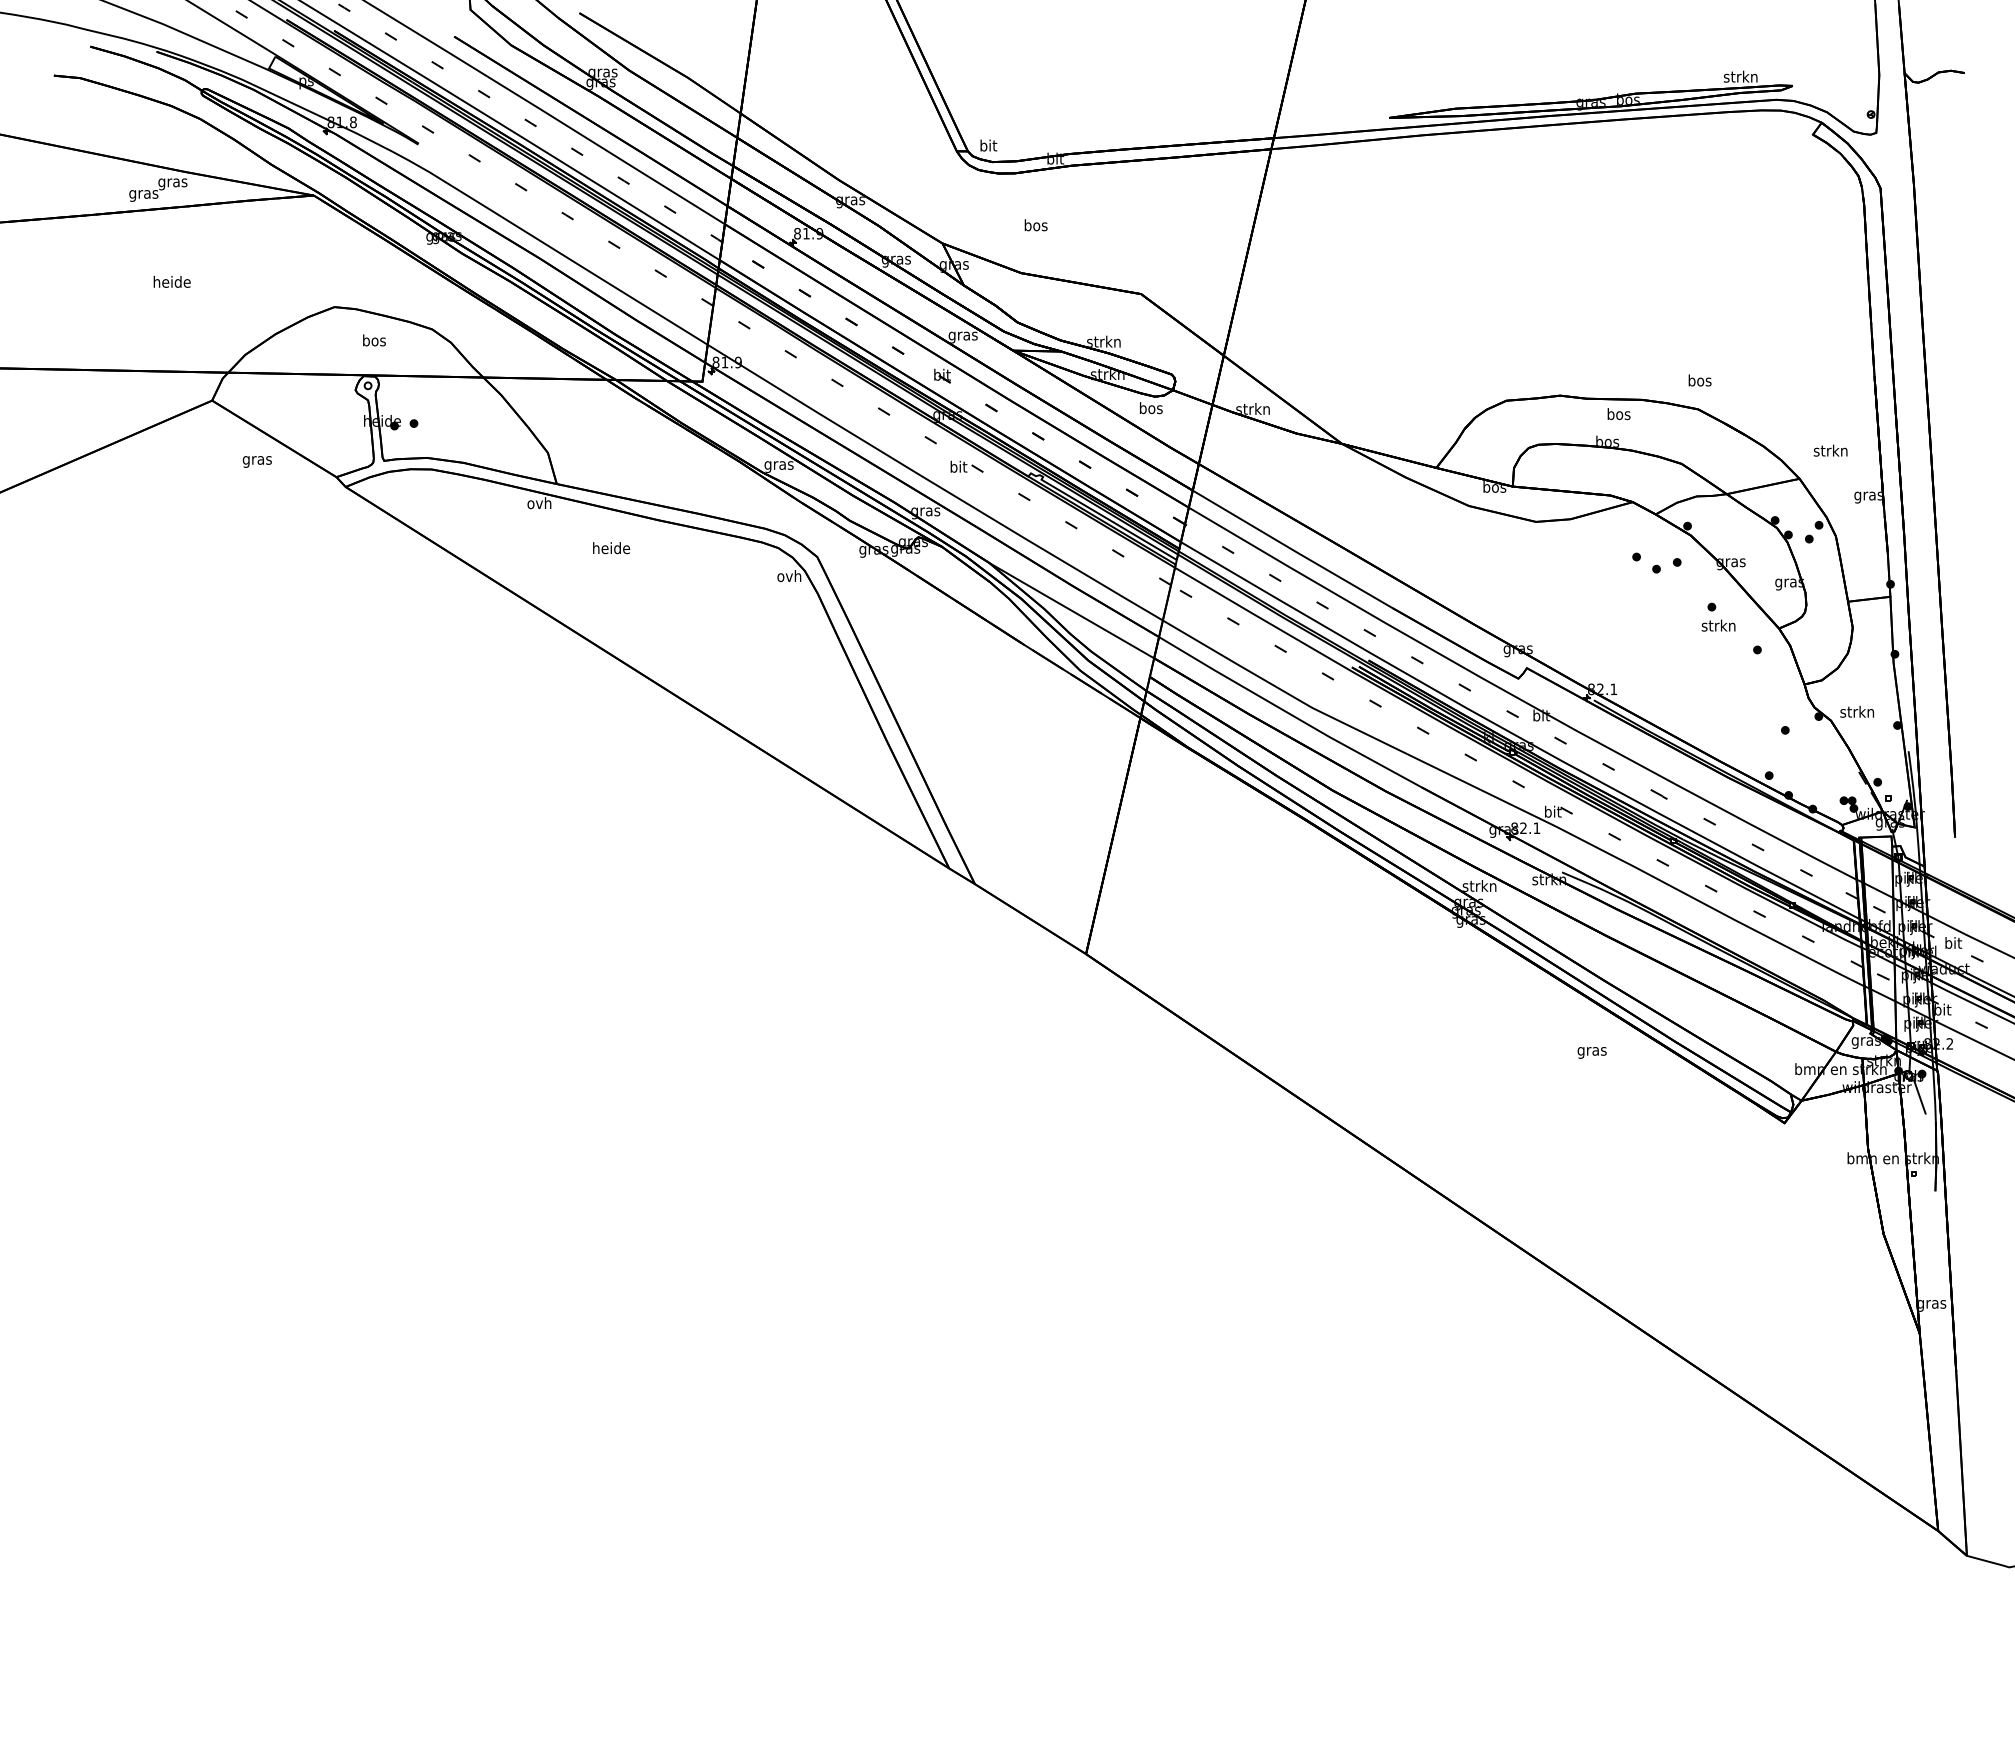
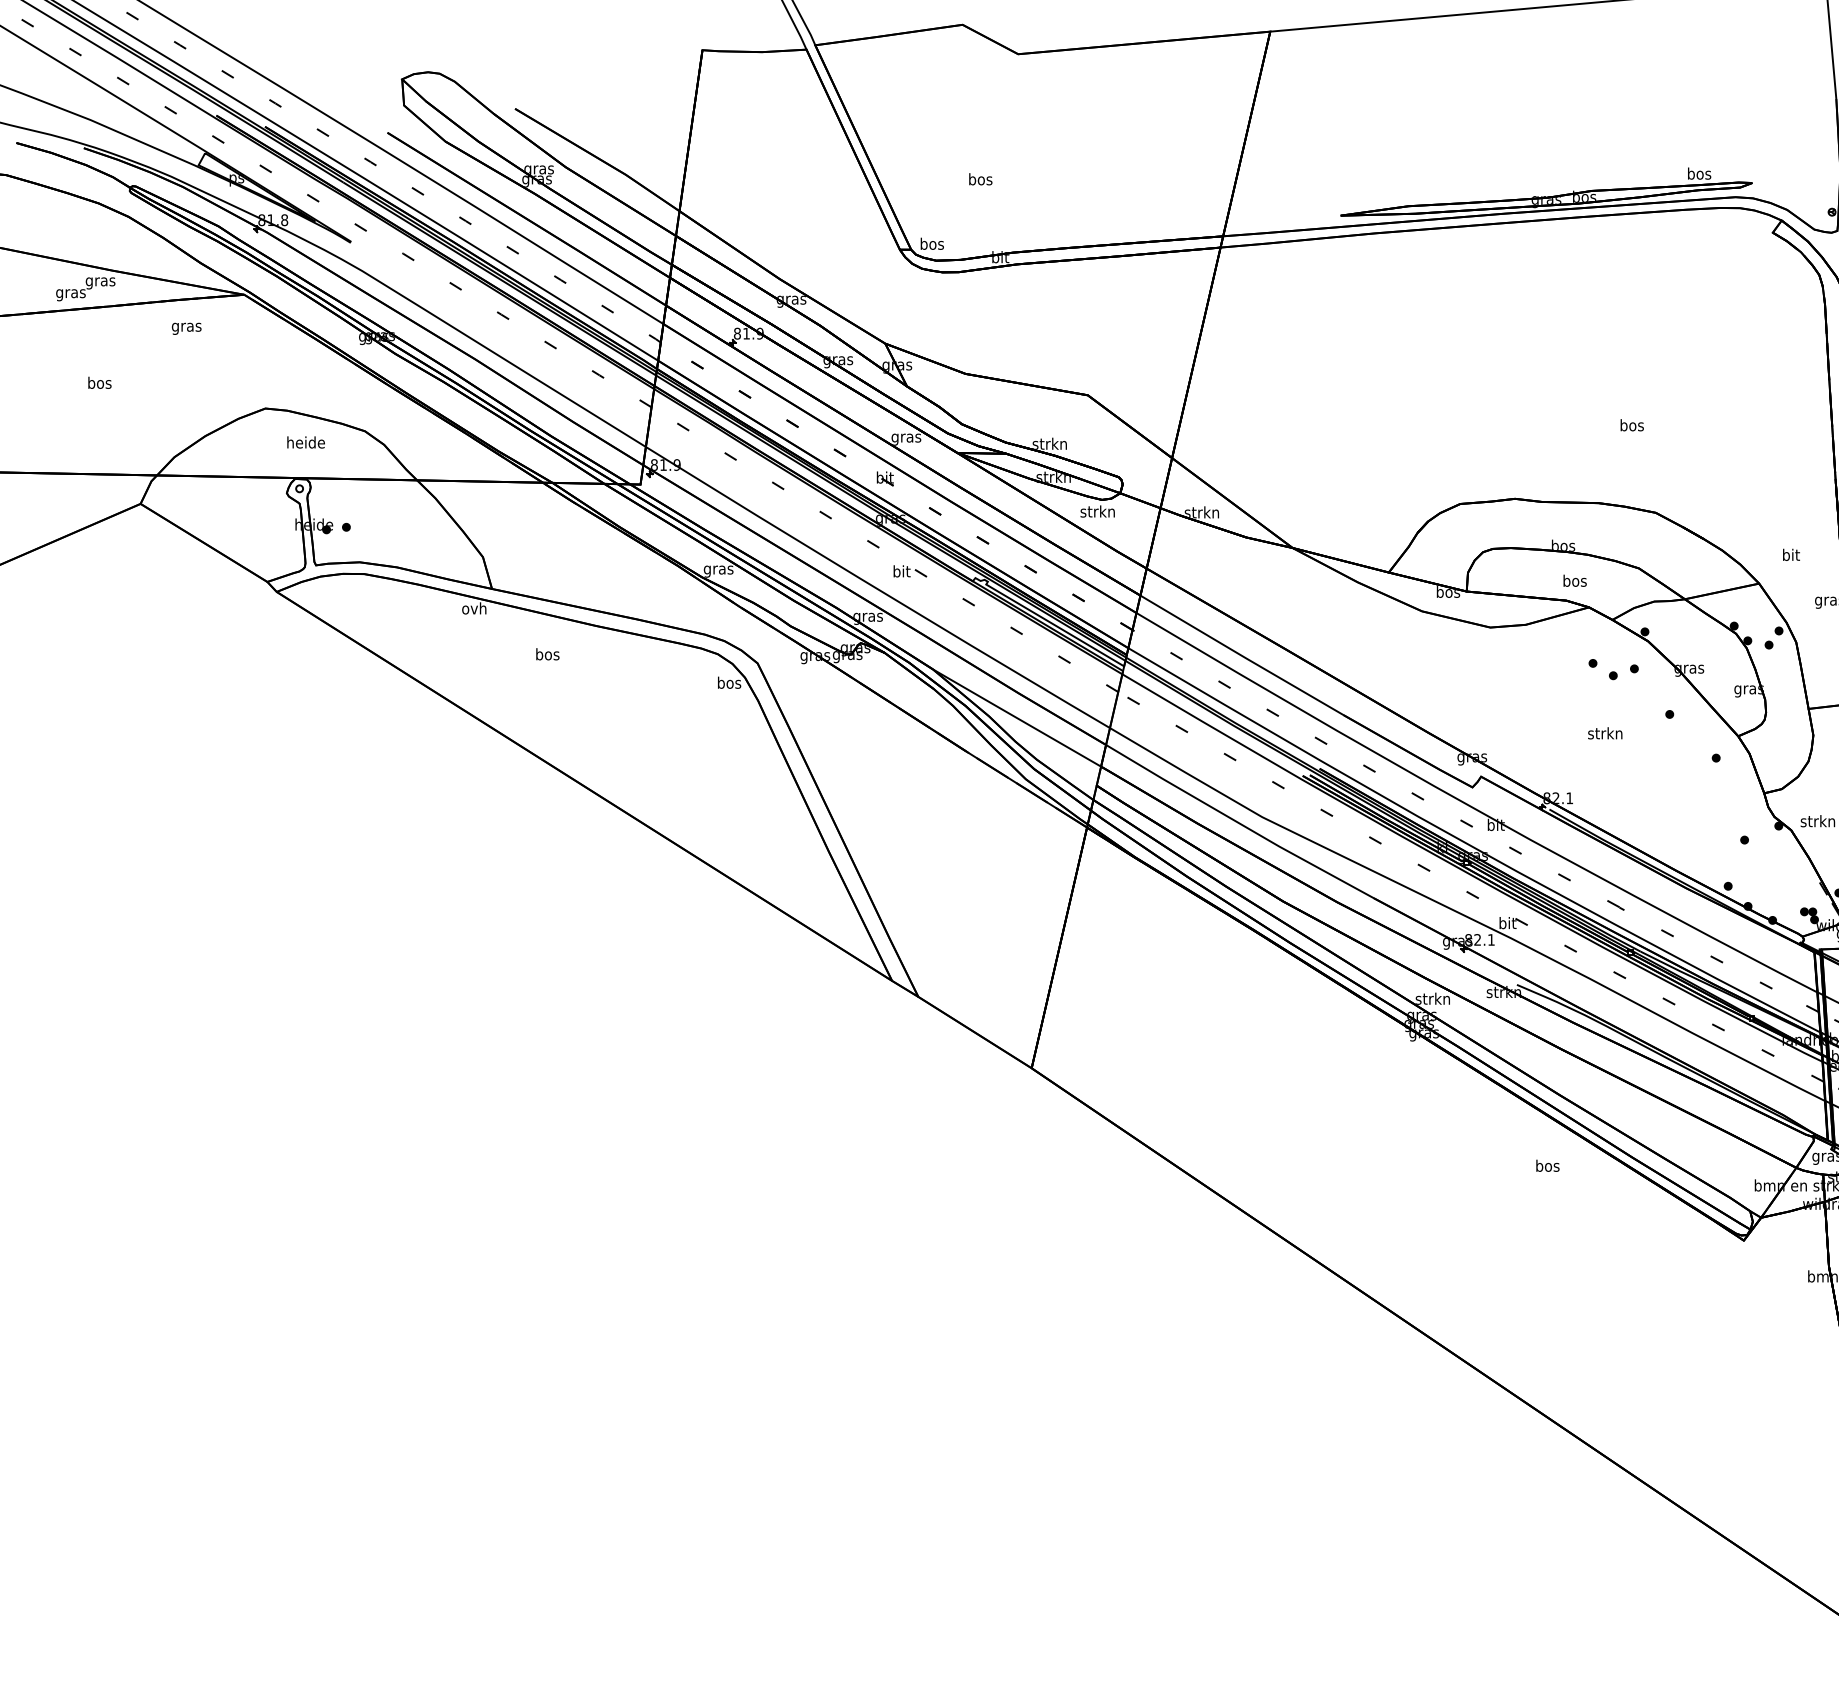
text: (1740, 76) -> (1698, 173), strkn -> bos
text: (988, 145) -> (932, 243), bit -> bos
text: (1035, 225) -> (980, 179), moved
text: (171, 281) -> (99, 382), heide -> bos
text: (374, 340) -> (306, 442), bos -> heide
text: (1699, 380) -> (1631, 425), moved
text: (1150, 408) -> (1097, 511), bos -> strkn
text: (1618, 413) -> (1574, 580), moved
text: (1830, 450) -> (1790, 554), strkn -> bit
text: (256, 461) -> (185, 328), moved
text: (611, 548) -> (547, 654), heide -> bos
text: (789, 576) -> (729, 683), ovh -> bos
text: (1718, 625) -> (1605, 733), moved
text: (1591, 1050) -> (1547, 1166), gras -> bos

